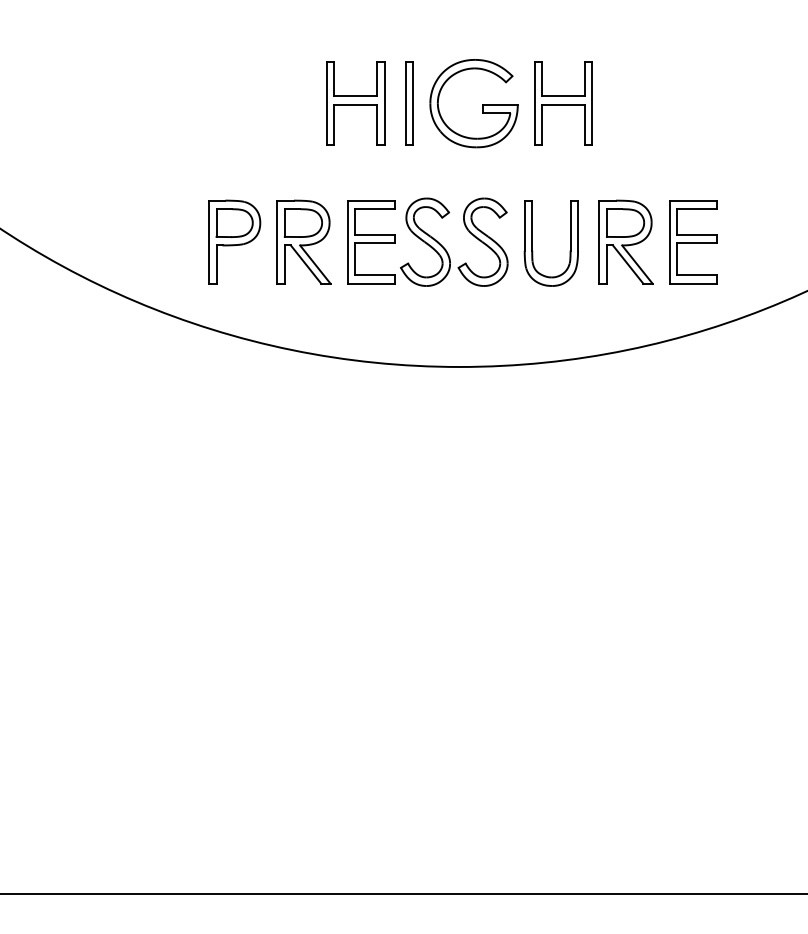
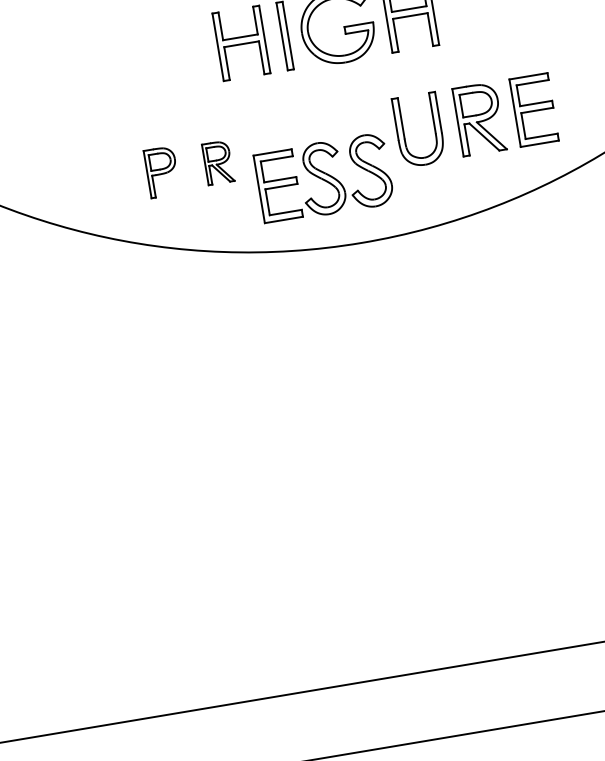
part: (234, 241) -> (161, 171), size x0.7
part: (303, 241) -> (217, 162), size x0.6
part: (427, 241) -> (323, 177), moved

